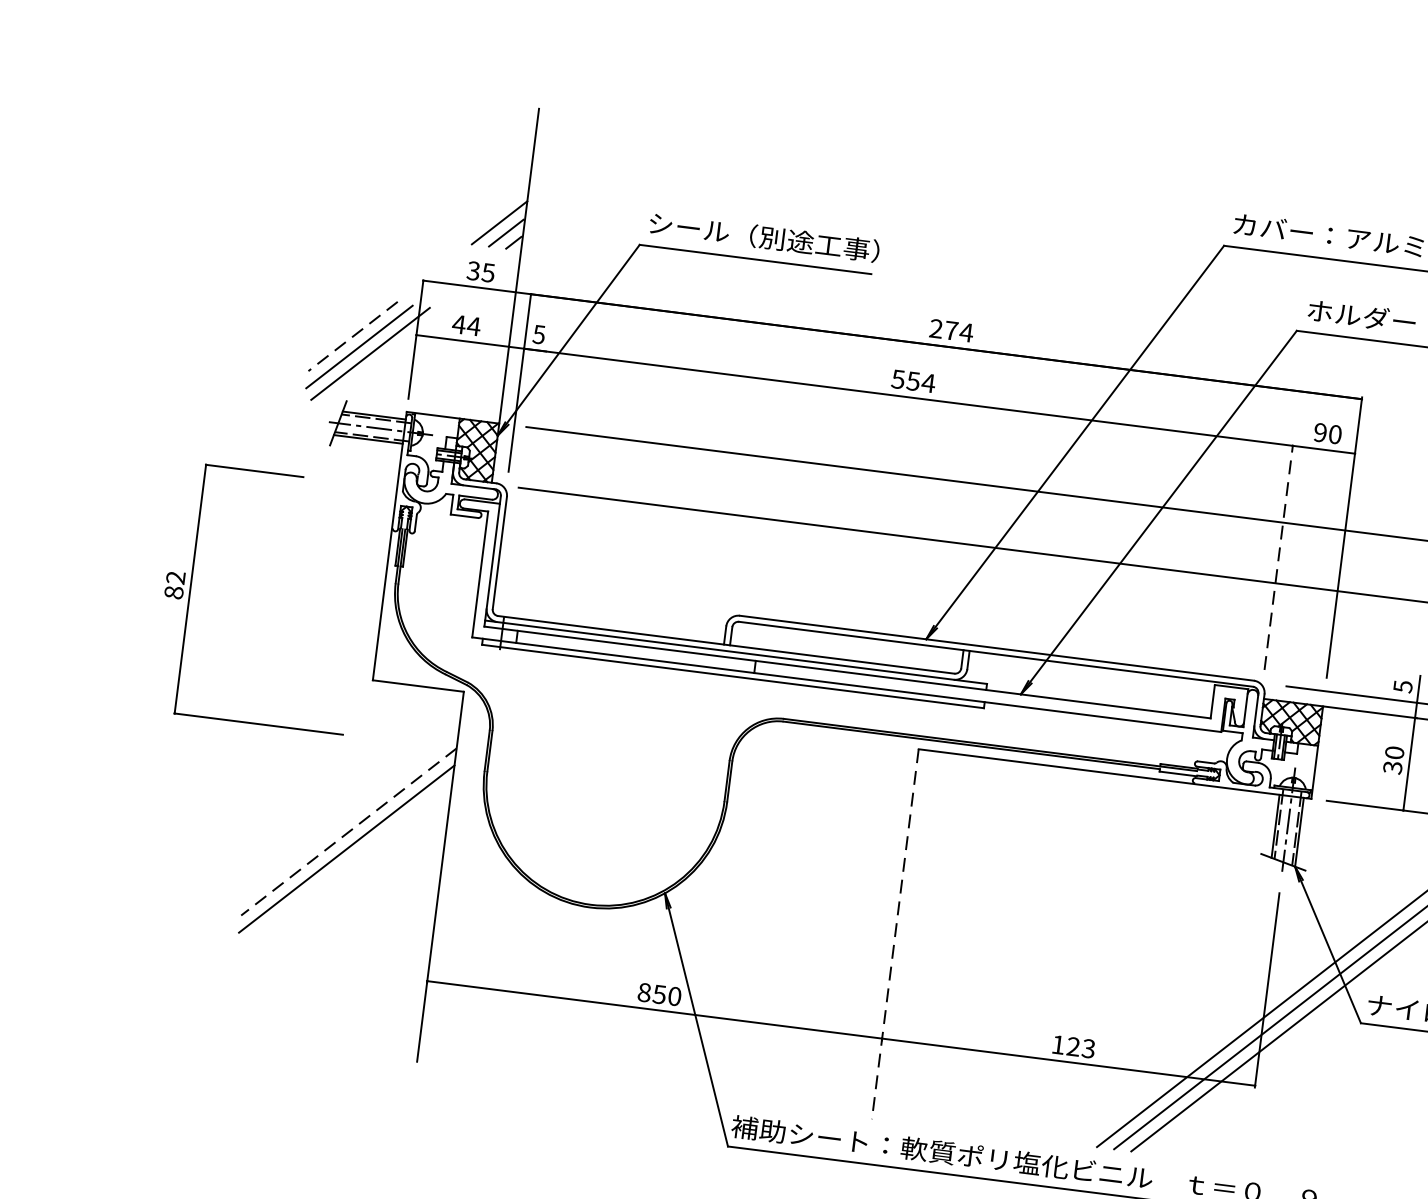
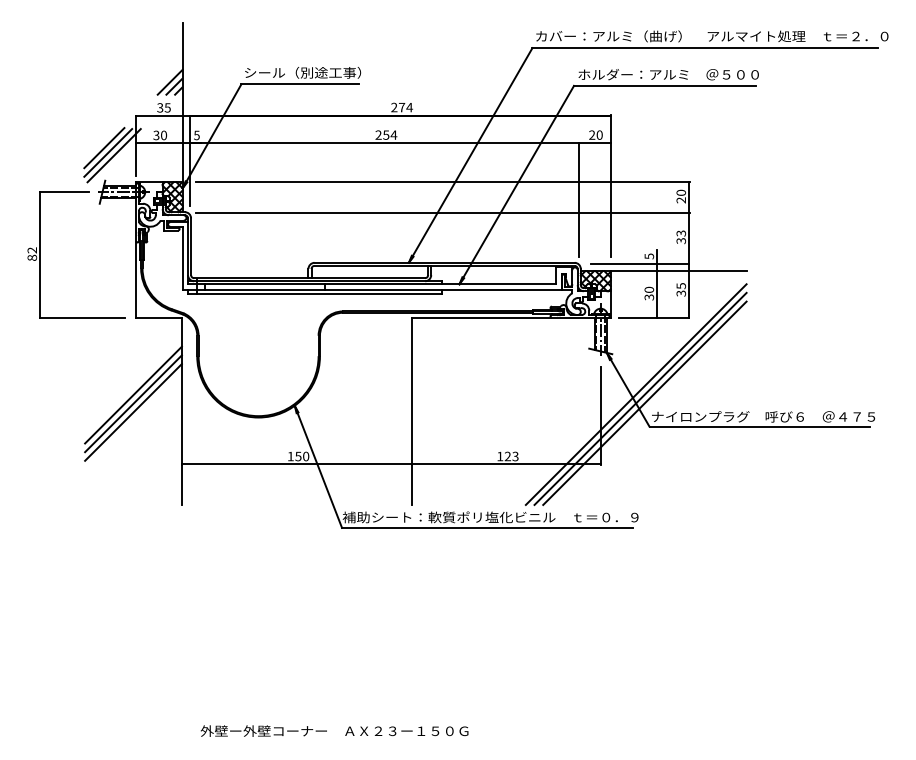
text: (467, 325) -> (160, 135), 44 -> 30
line: (353, 337) -> (104, 148), dashed -> solid
text: (898, 378) -> (378, 134), 554 -> 254
text: (1320, 433) -> (592, 135), 90 -> 20
line: (1279, 558) -> (579, 200), dashed -> solid
part: (191, 587) -> (40, 254), moved
line: (348, 832) -> (133, 395), dashed -> solid
line: (344, 866) -> (133, 412), added
line: (896, 934) -> (412, 411), dashed -> solid
text: (643, 992) -> (290, 456), 850 -> 150

